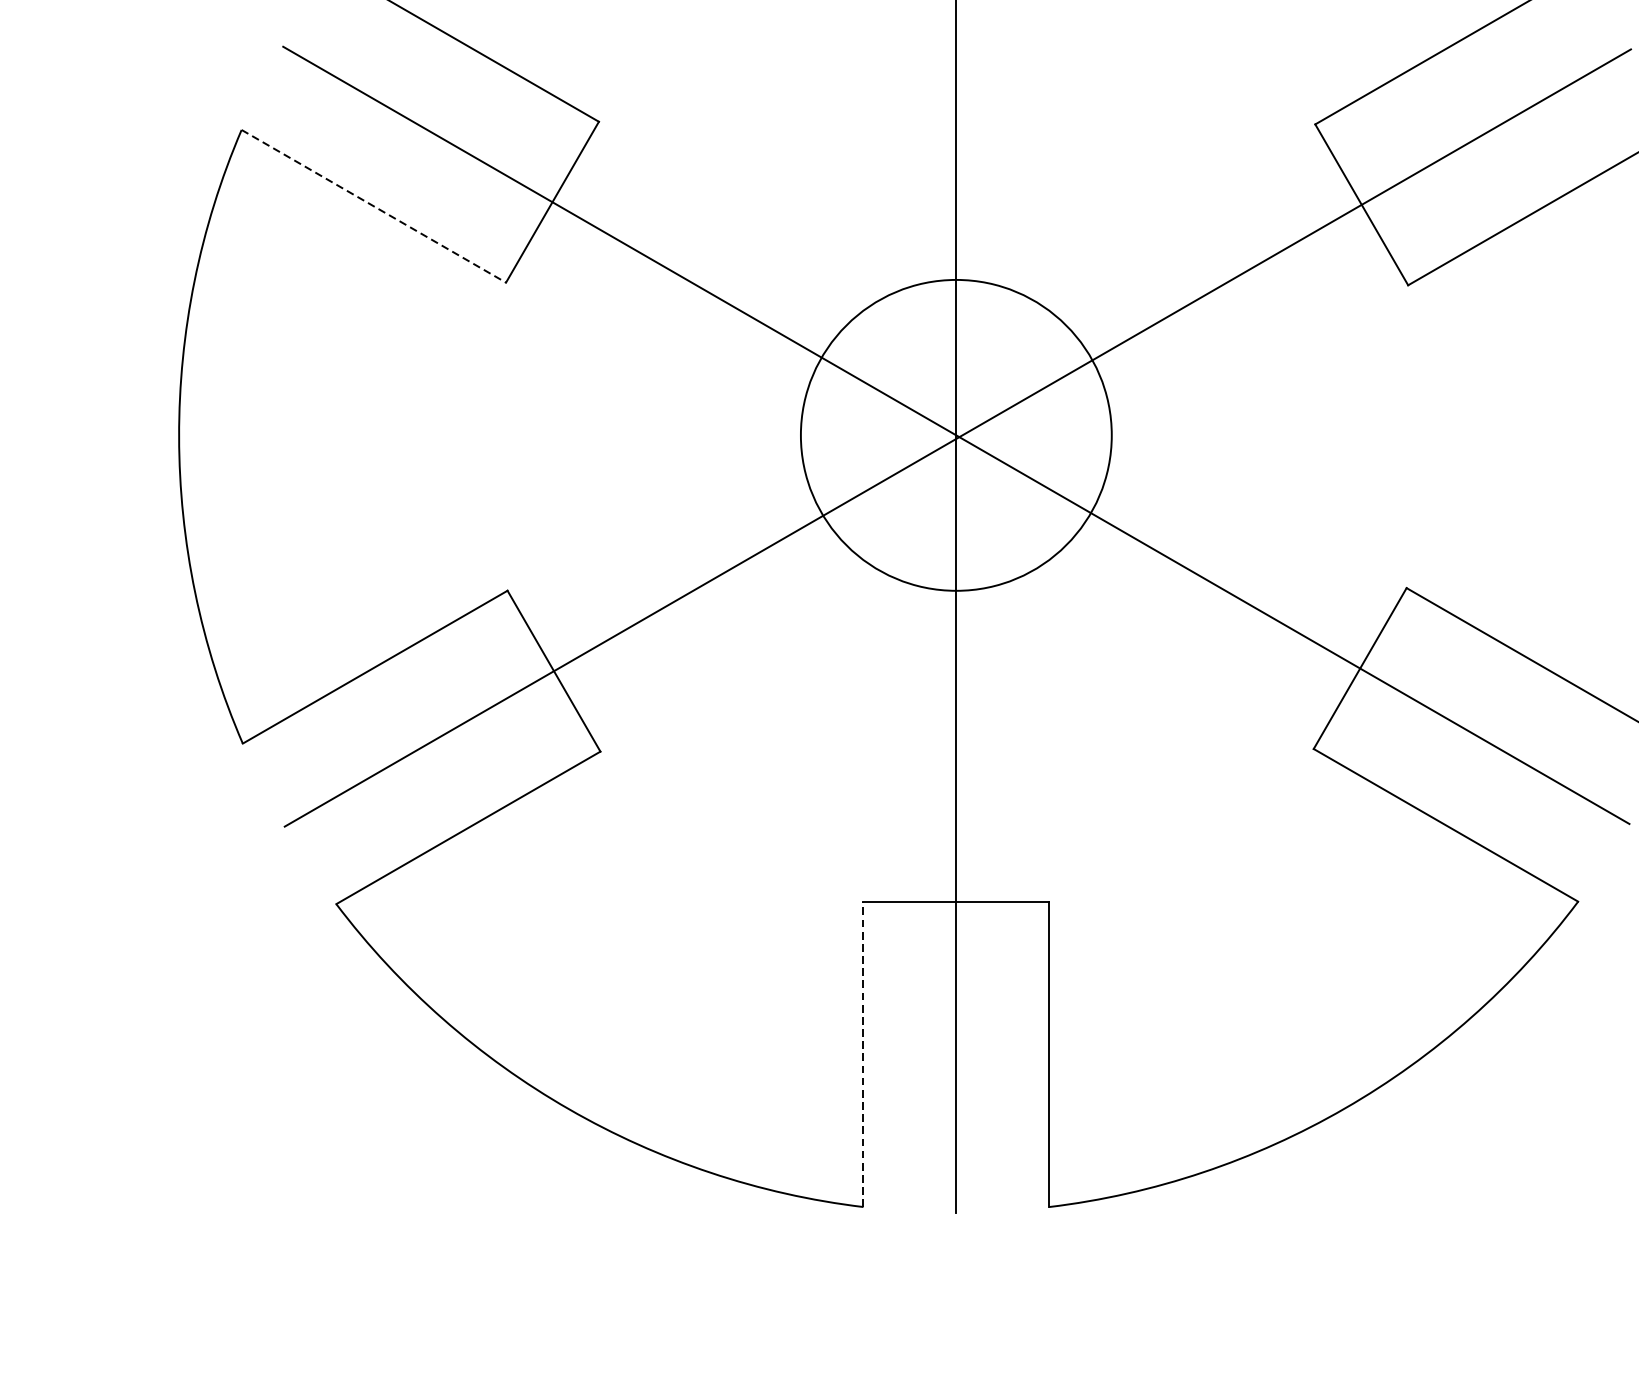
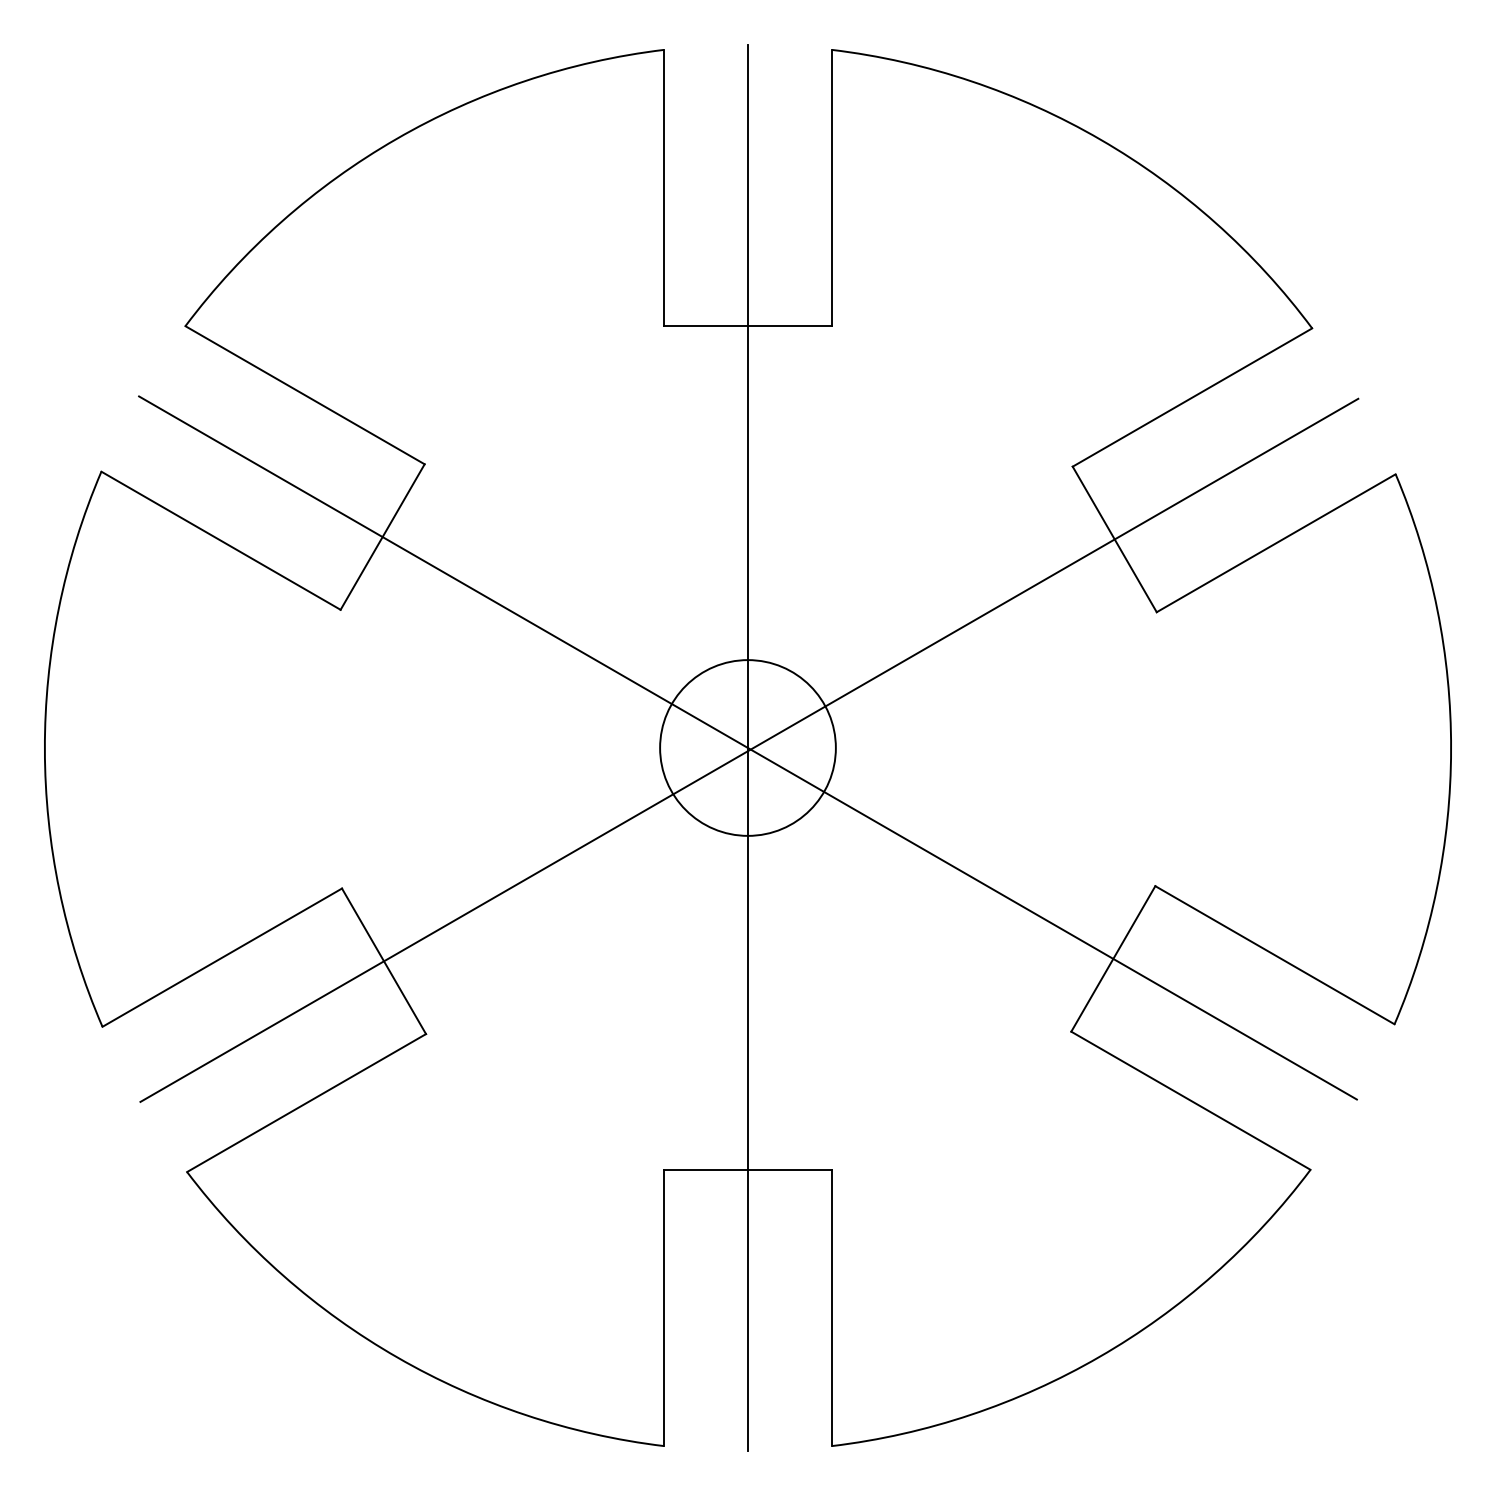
line: (374, 207) -> (221, 541), dashed -> solid
circle: (955, 434) -> (747, 747), size x0.62
line: (862, 1053) -> (663, 1307), dashed -> solid

